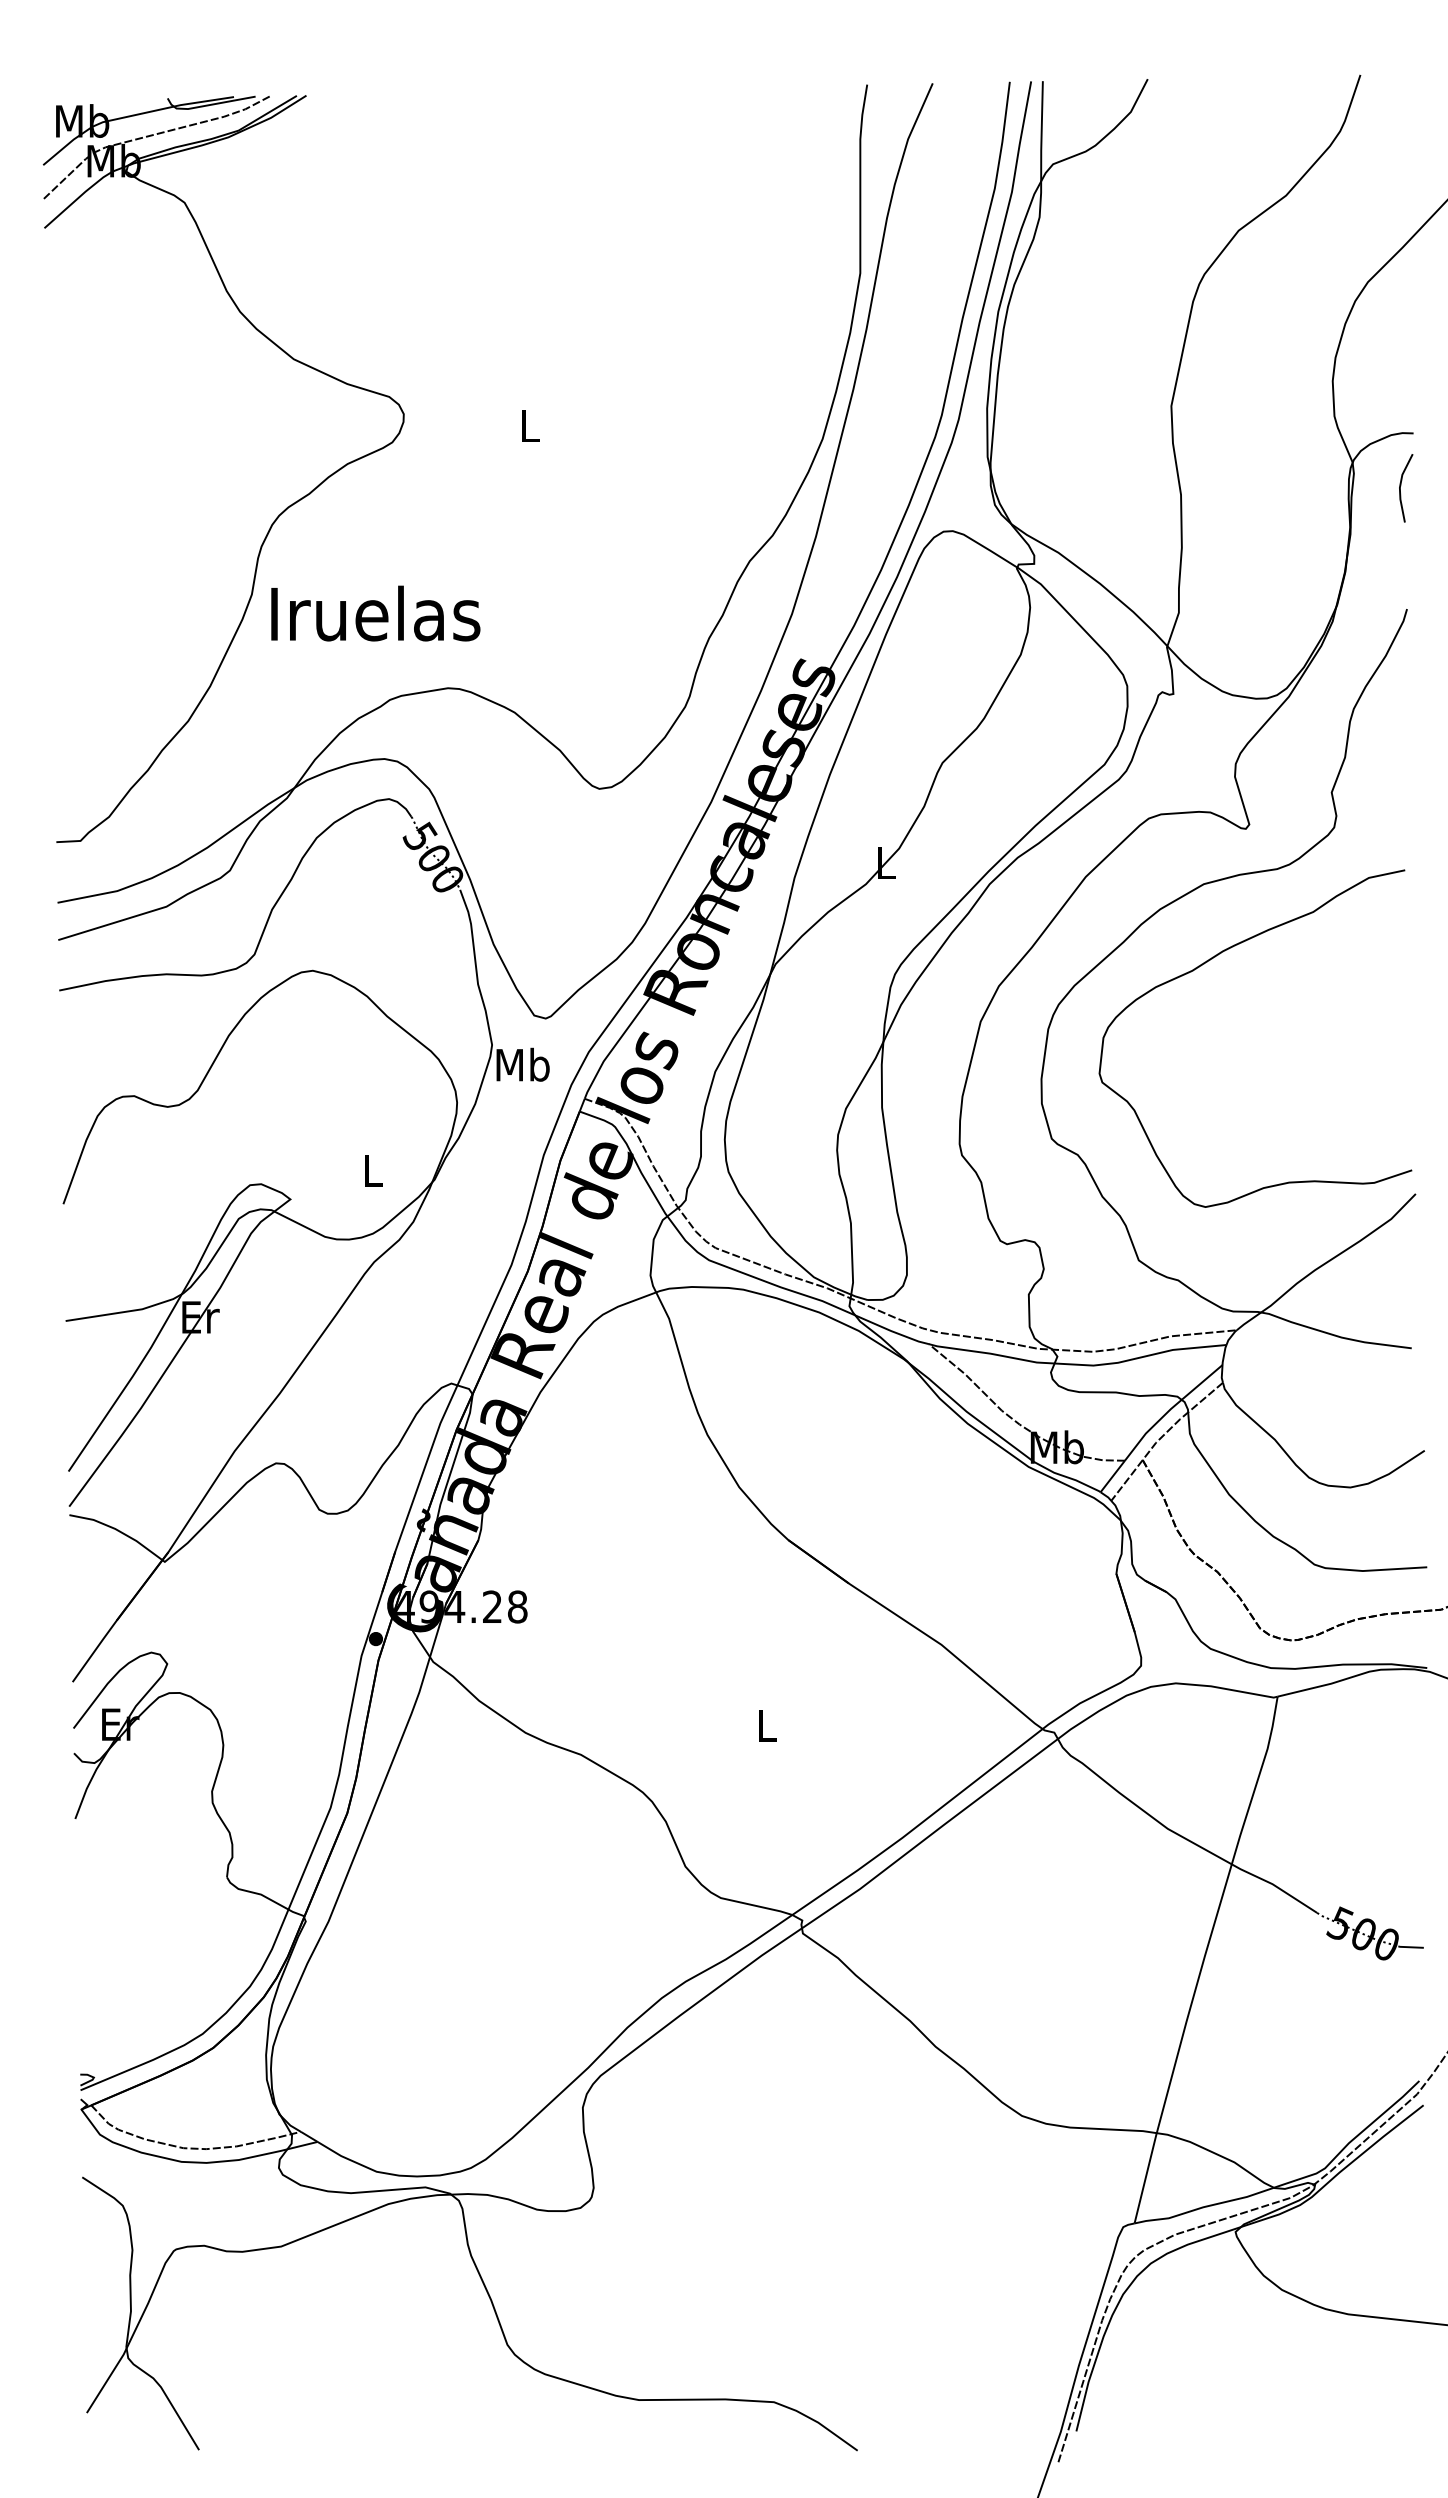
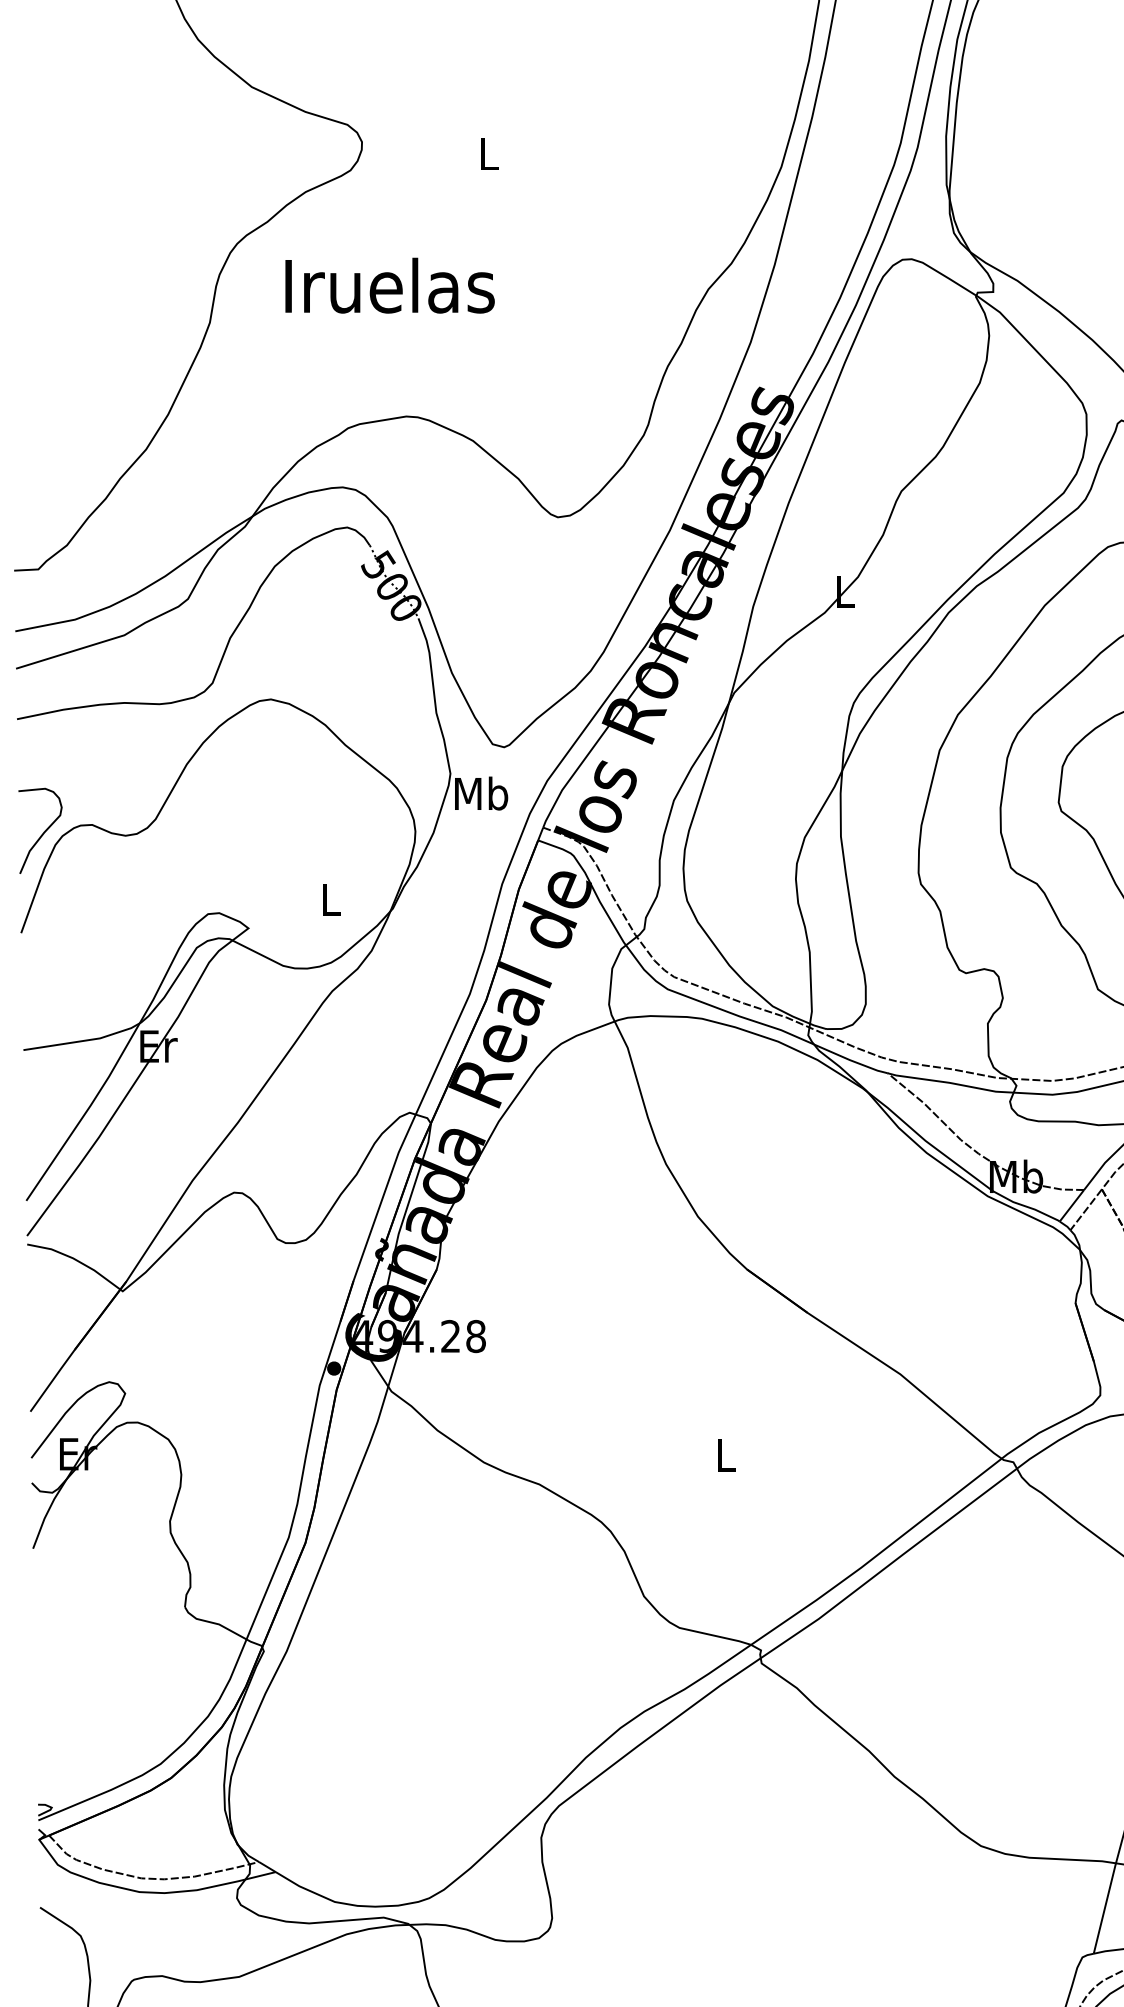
text: (375, 613) -> (389, 285), moved
curve: (84, 1104) -> (42, 833), added

